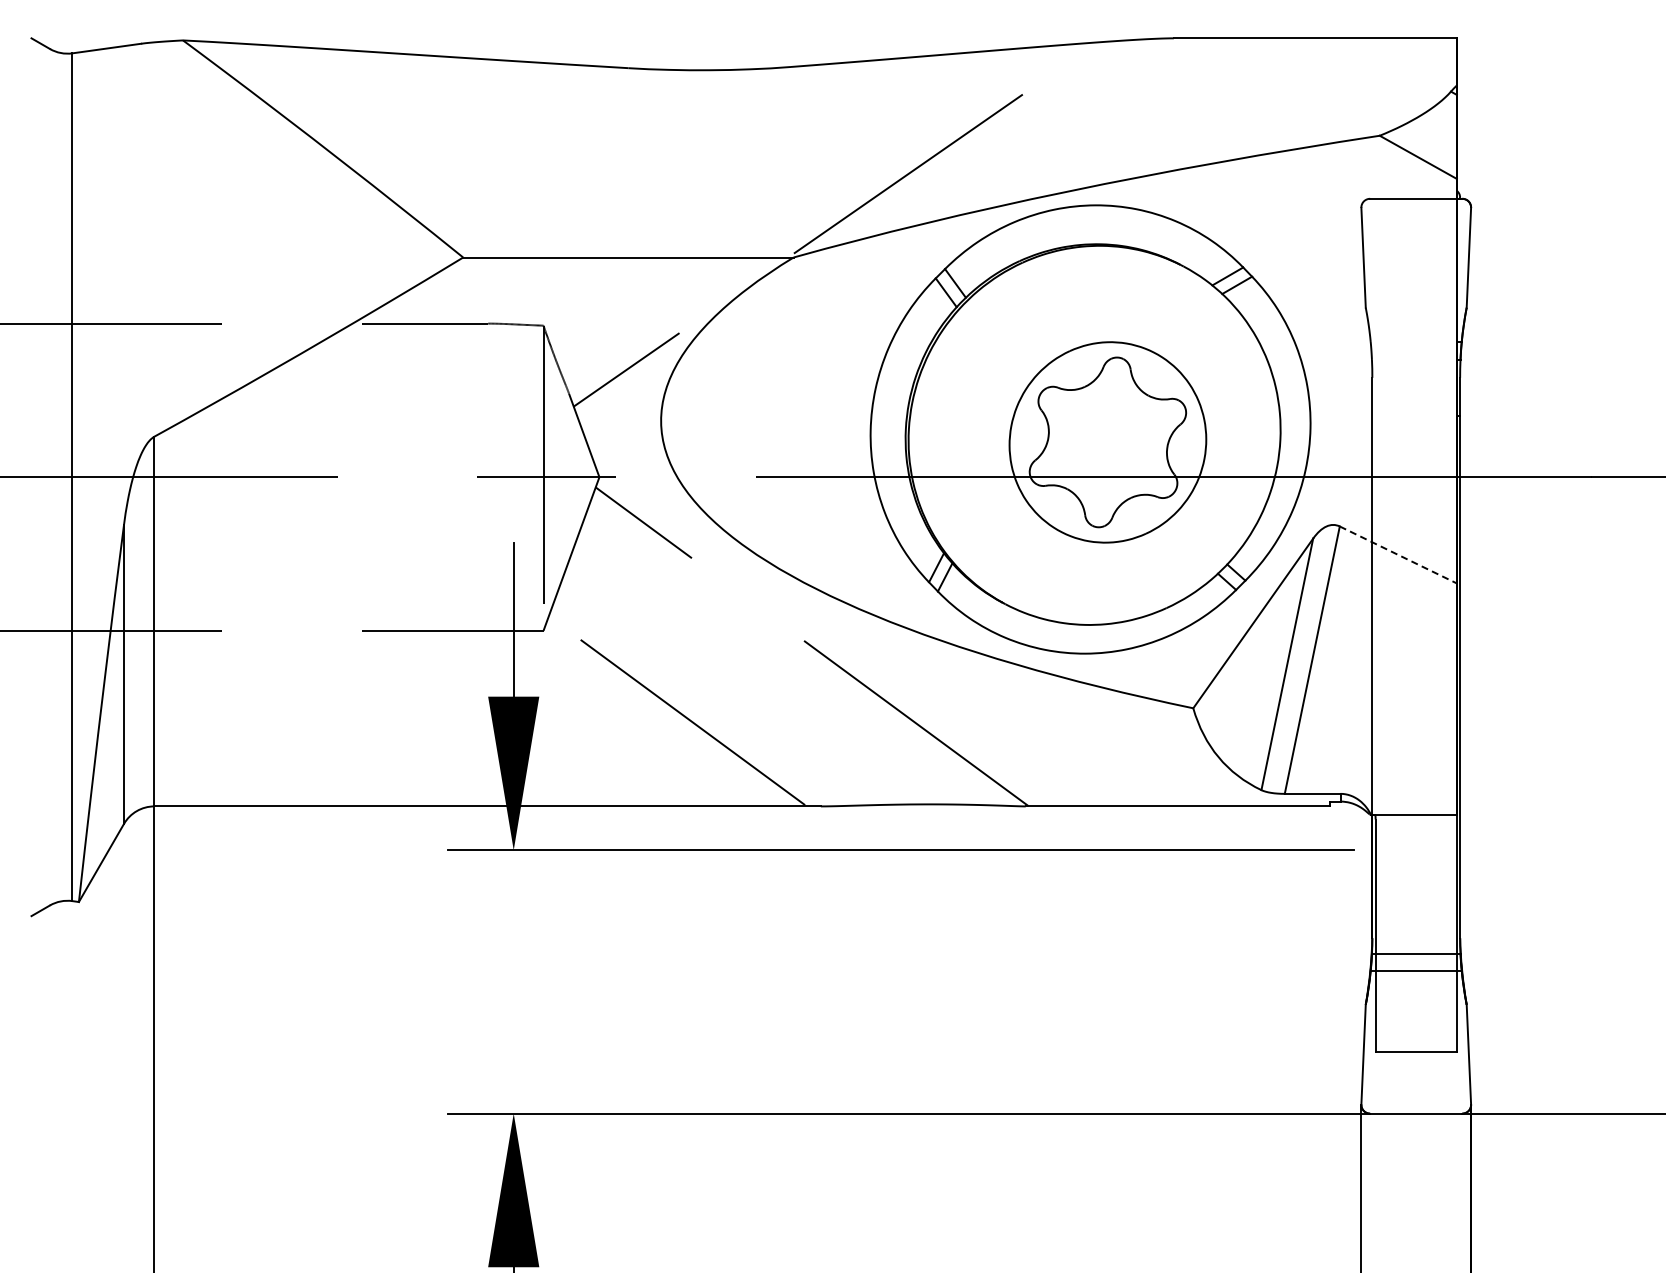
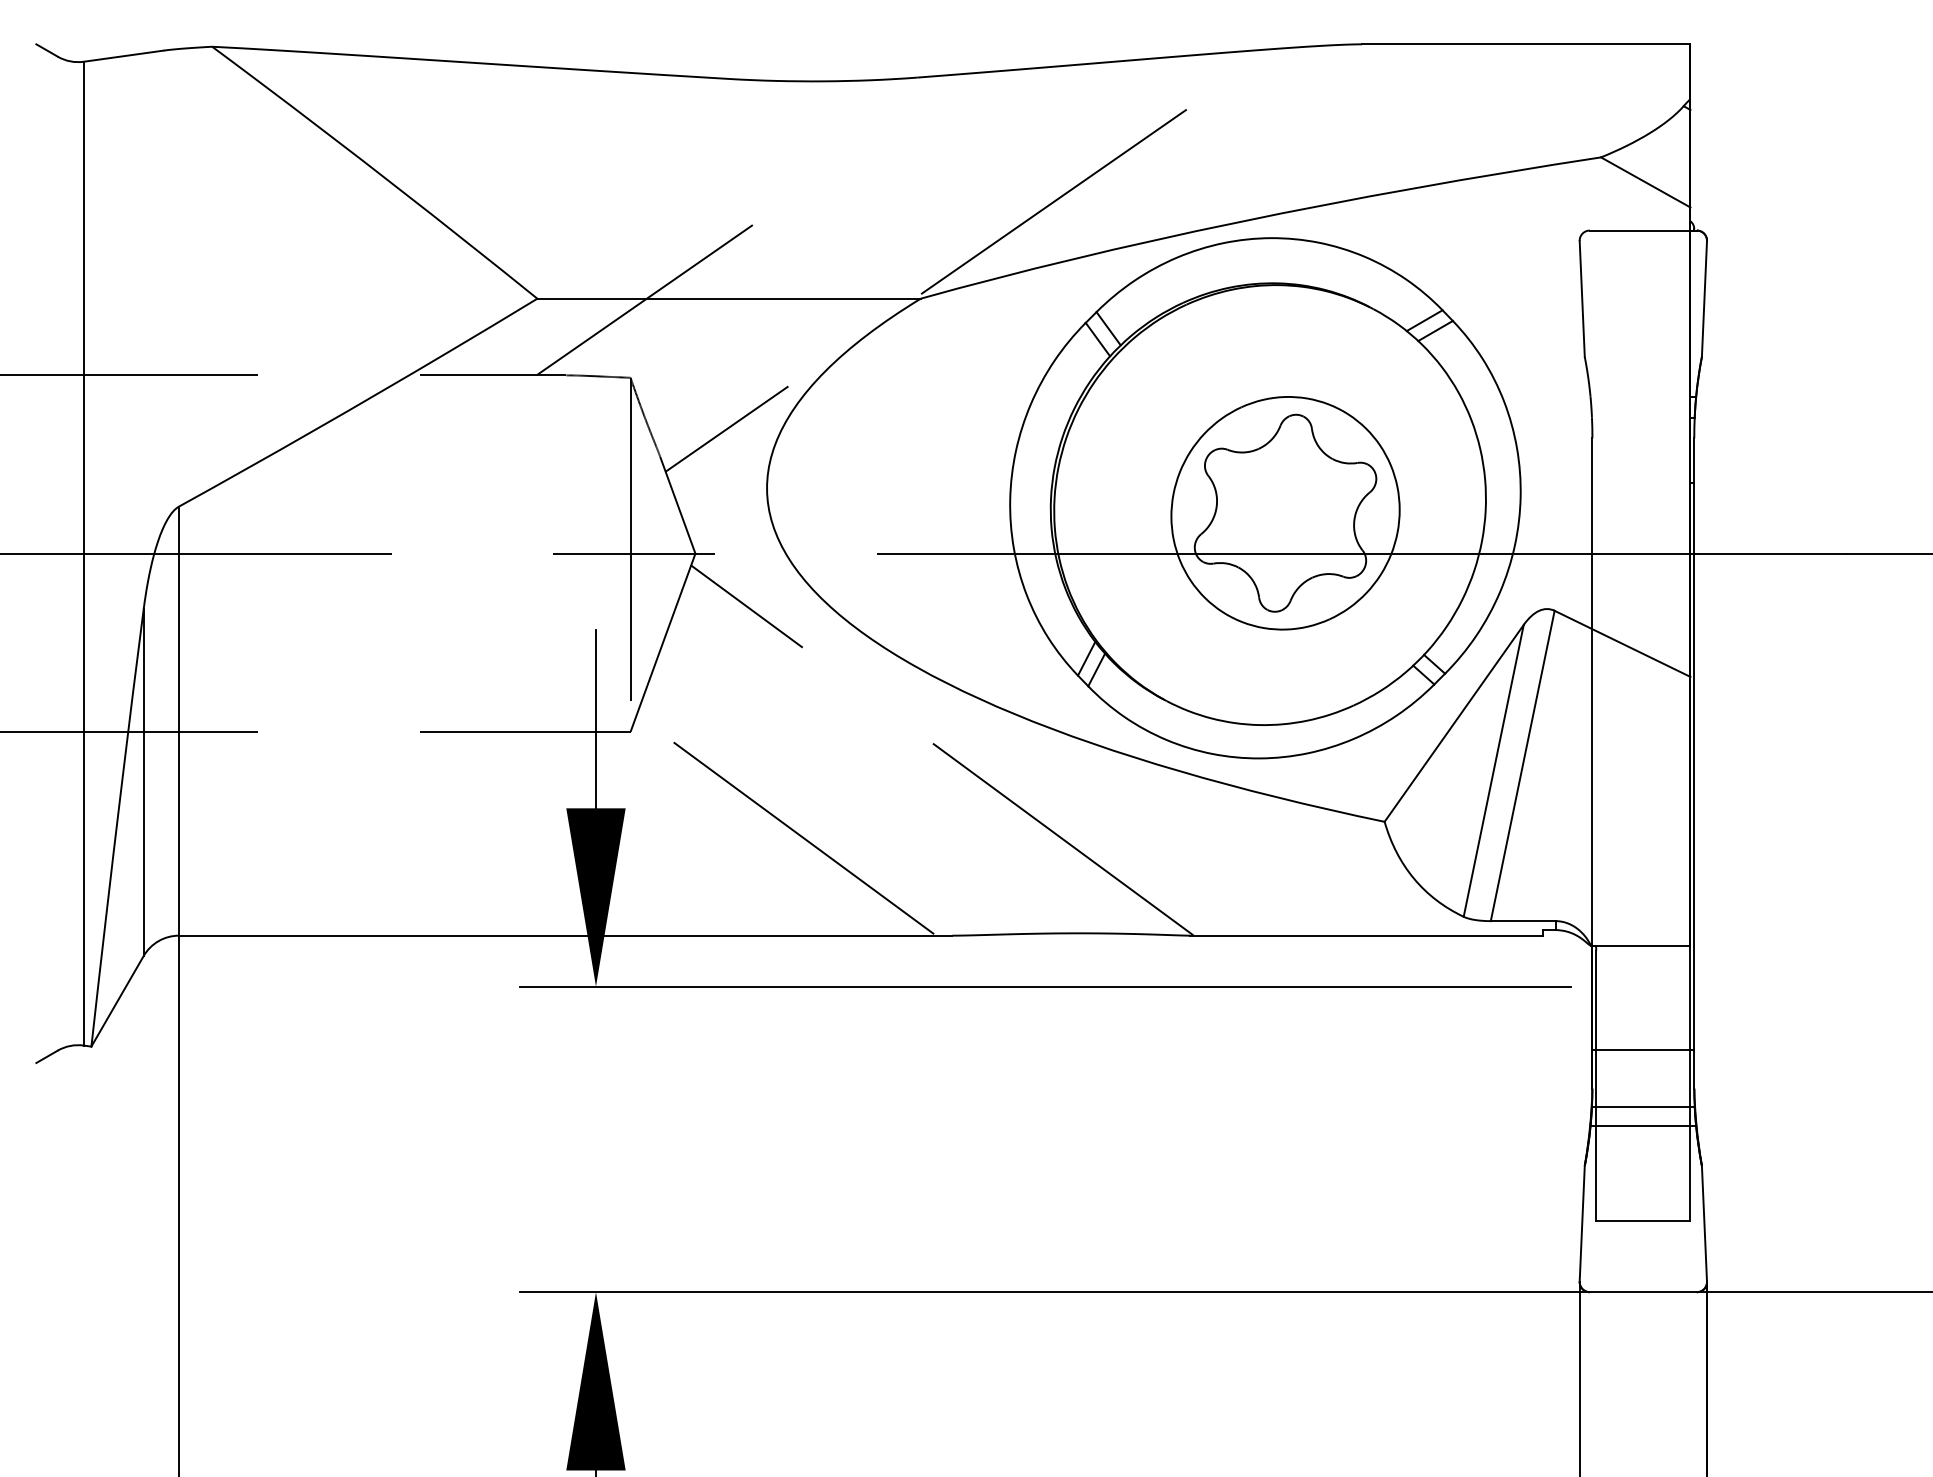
line: (555, 258) -> (644, 299), added
line: (1398, 555) -> (1622, 644), dashed -> solid
line: (1416, 905) -> (1643, 1050), added

